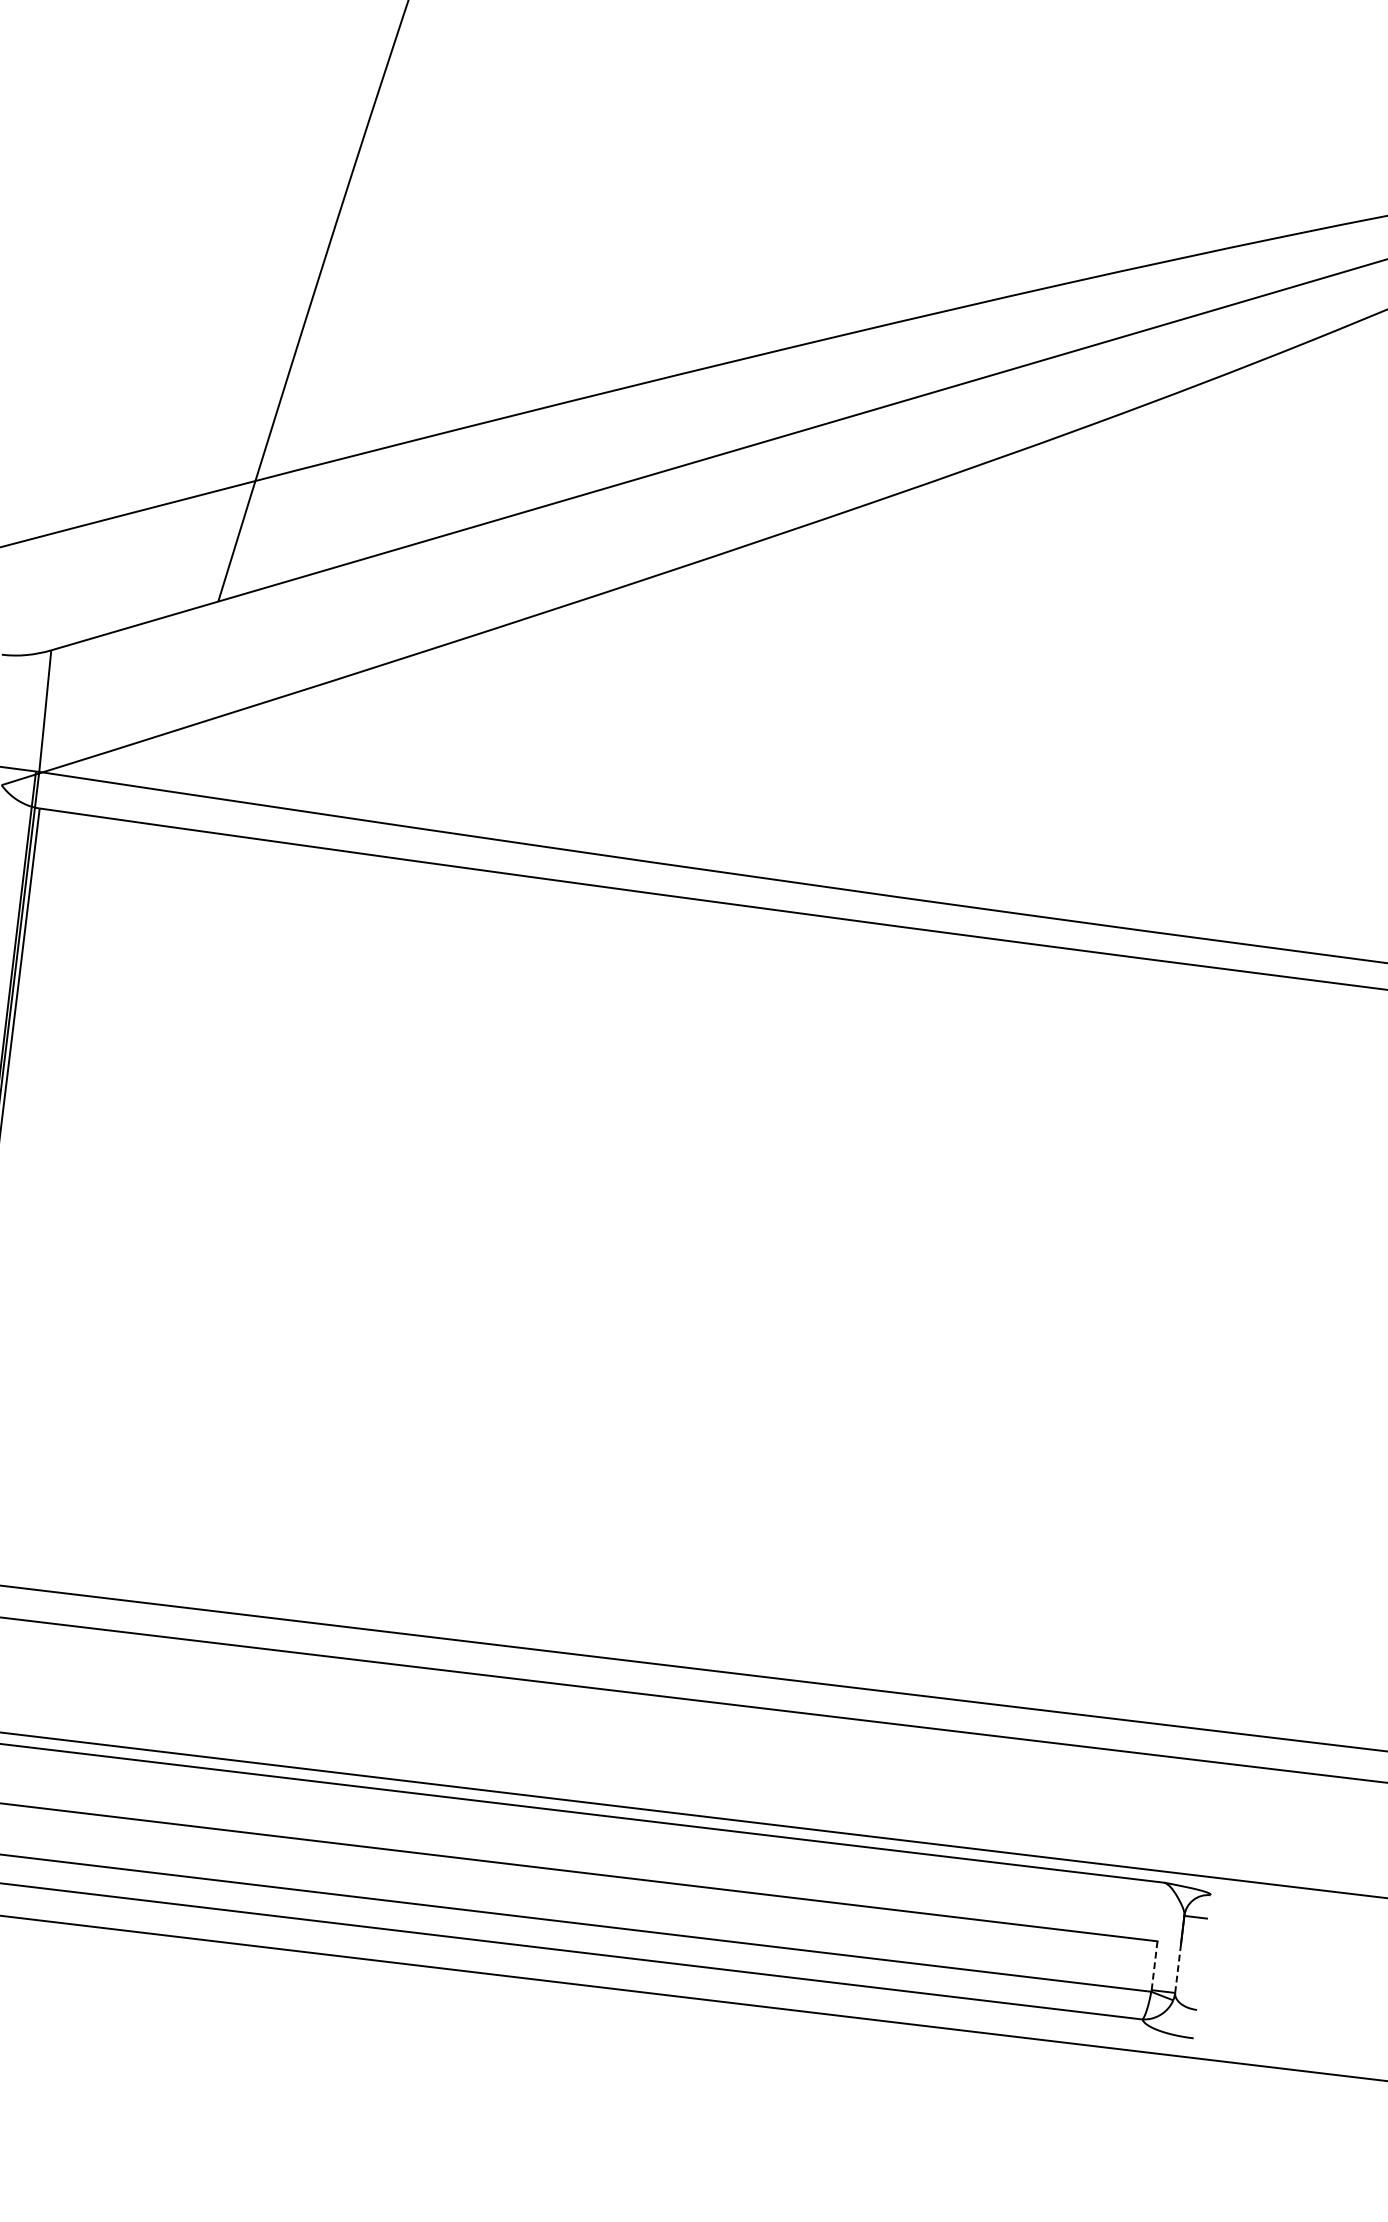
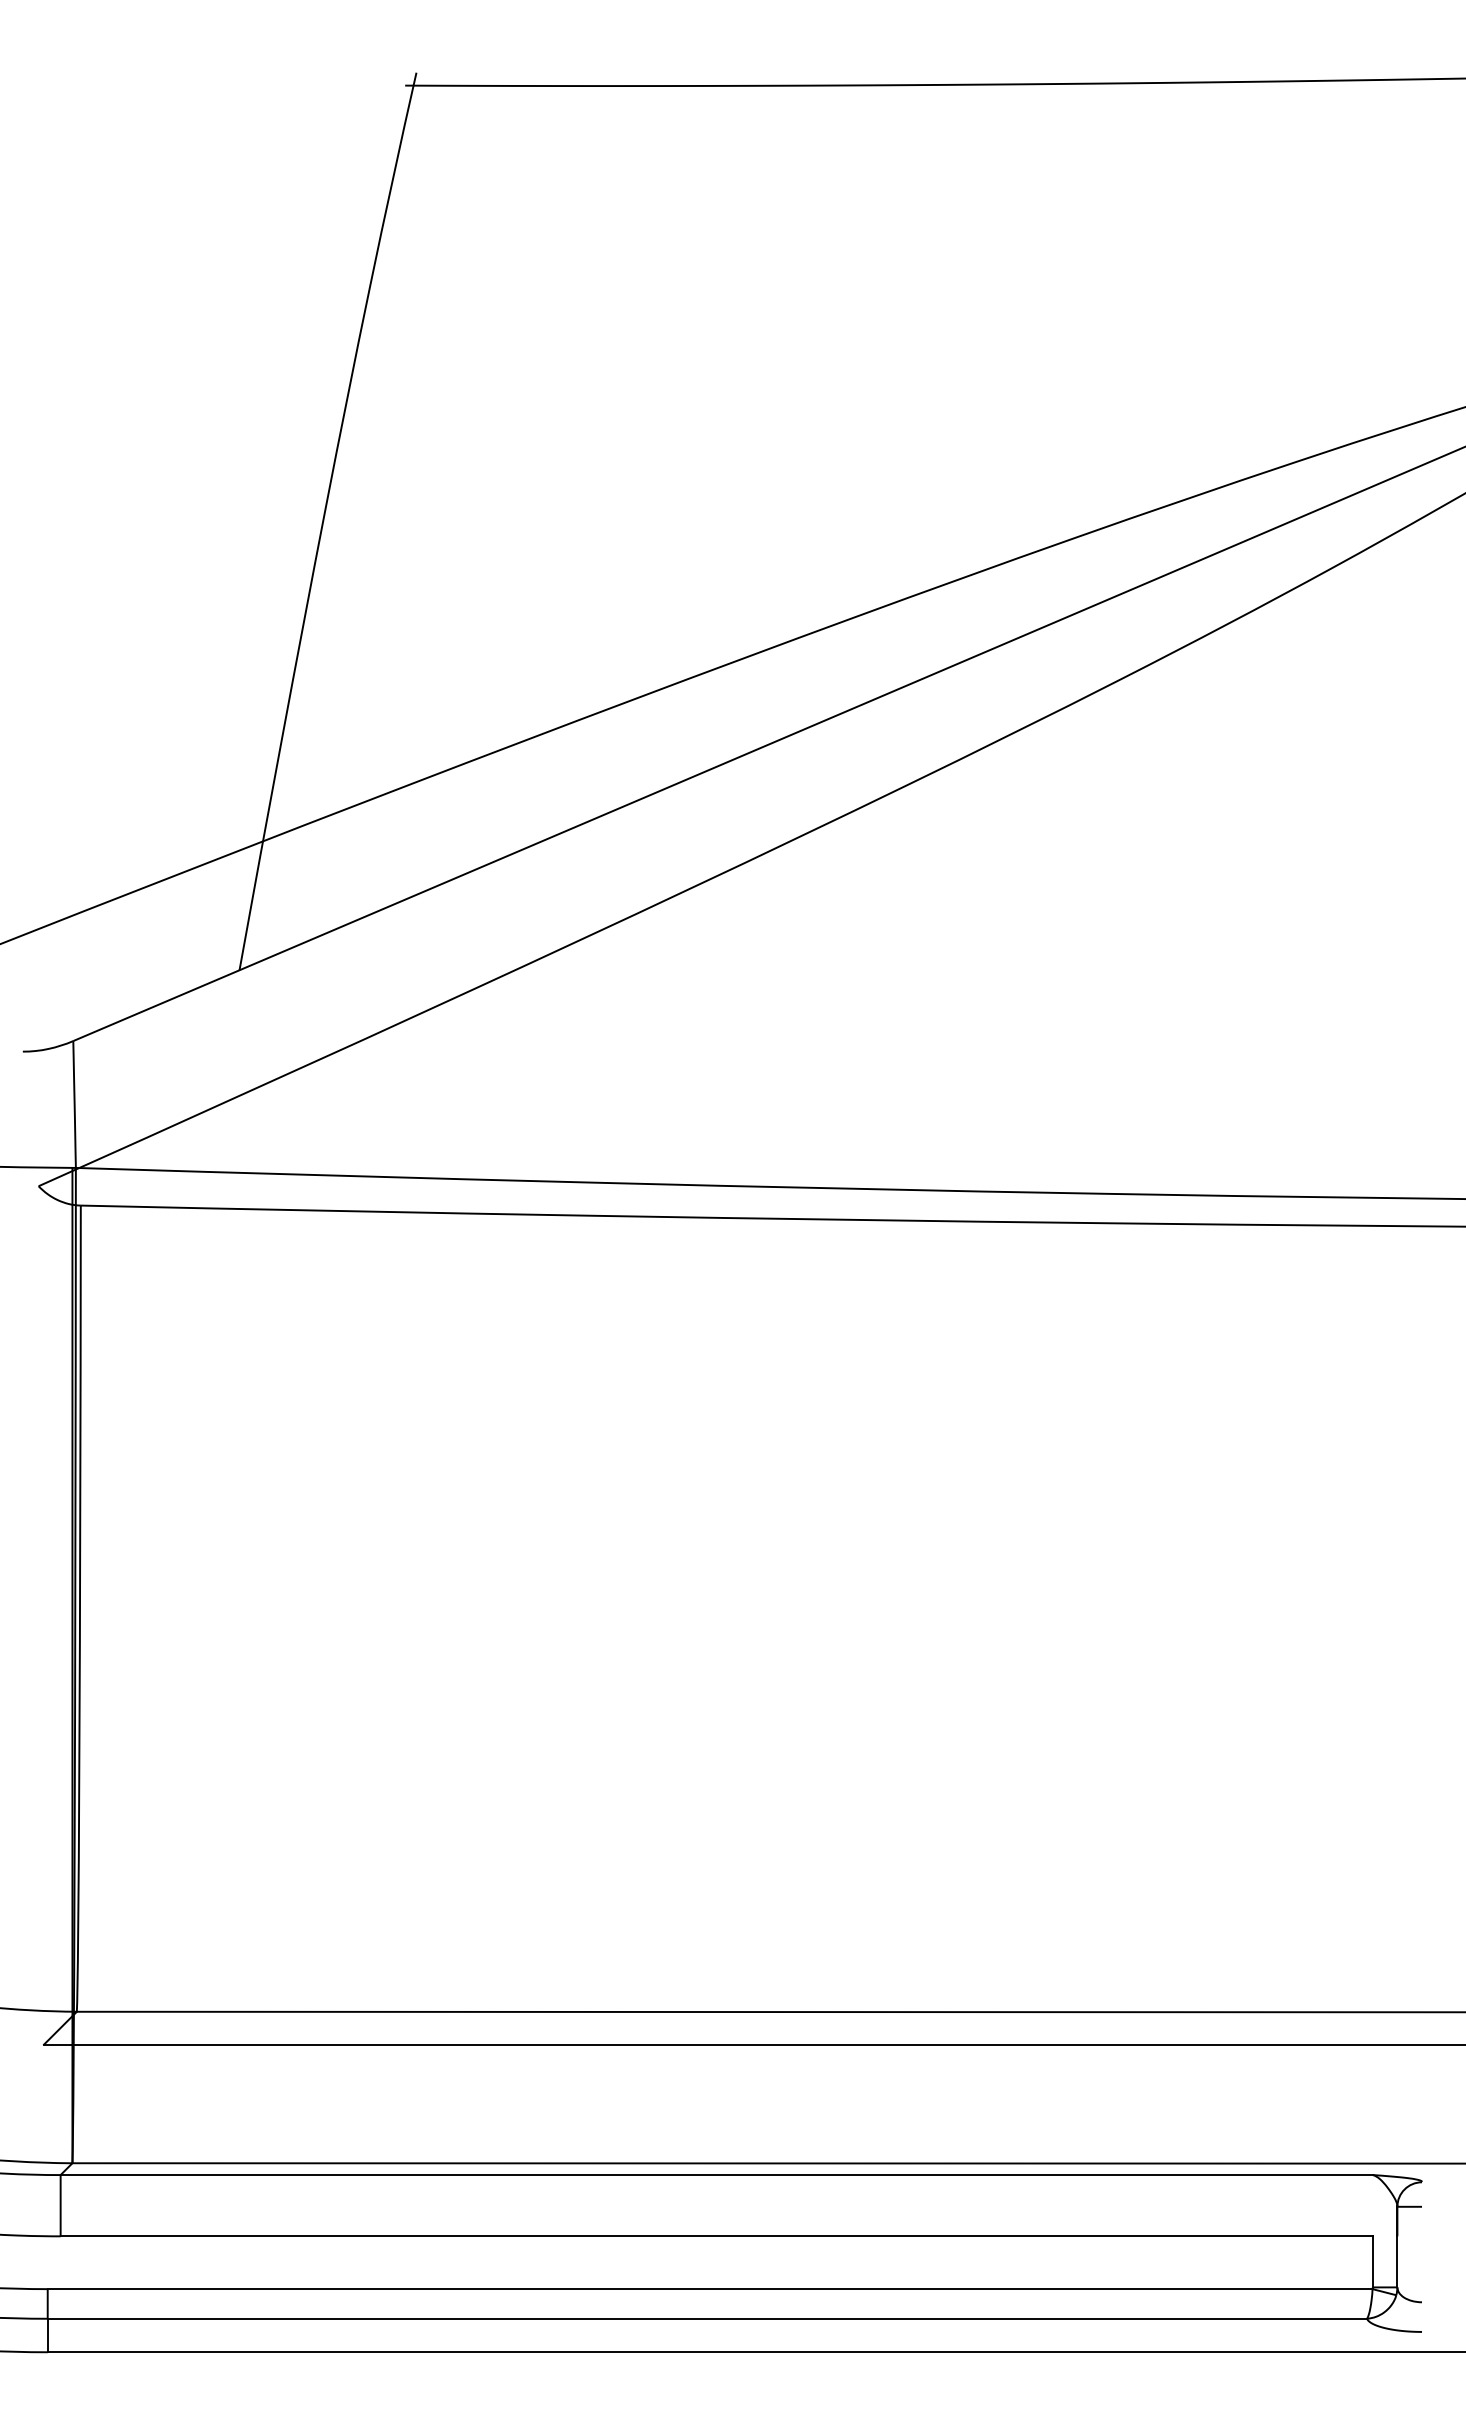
line: (1154, 1965) -> (1372, 2261), dashed -> solid
line: (1178, 1968) -> (1397, 2261), dashed -> solid

